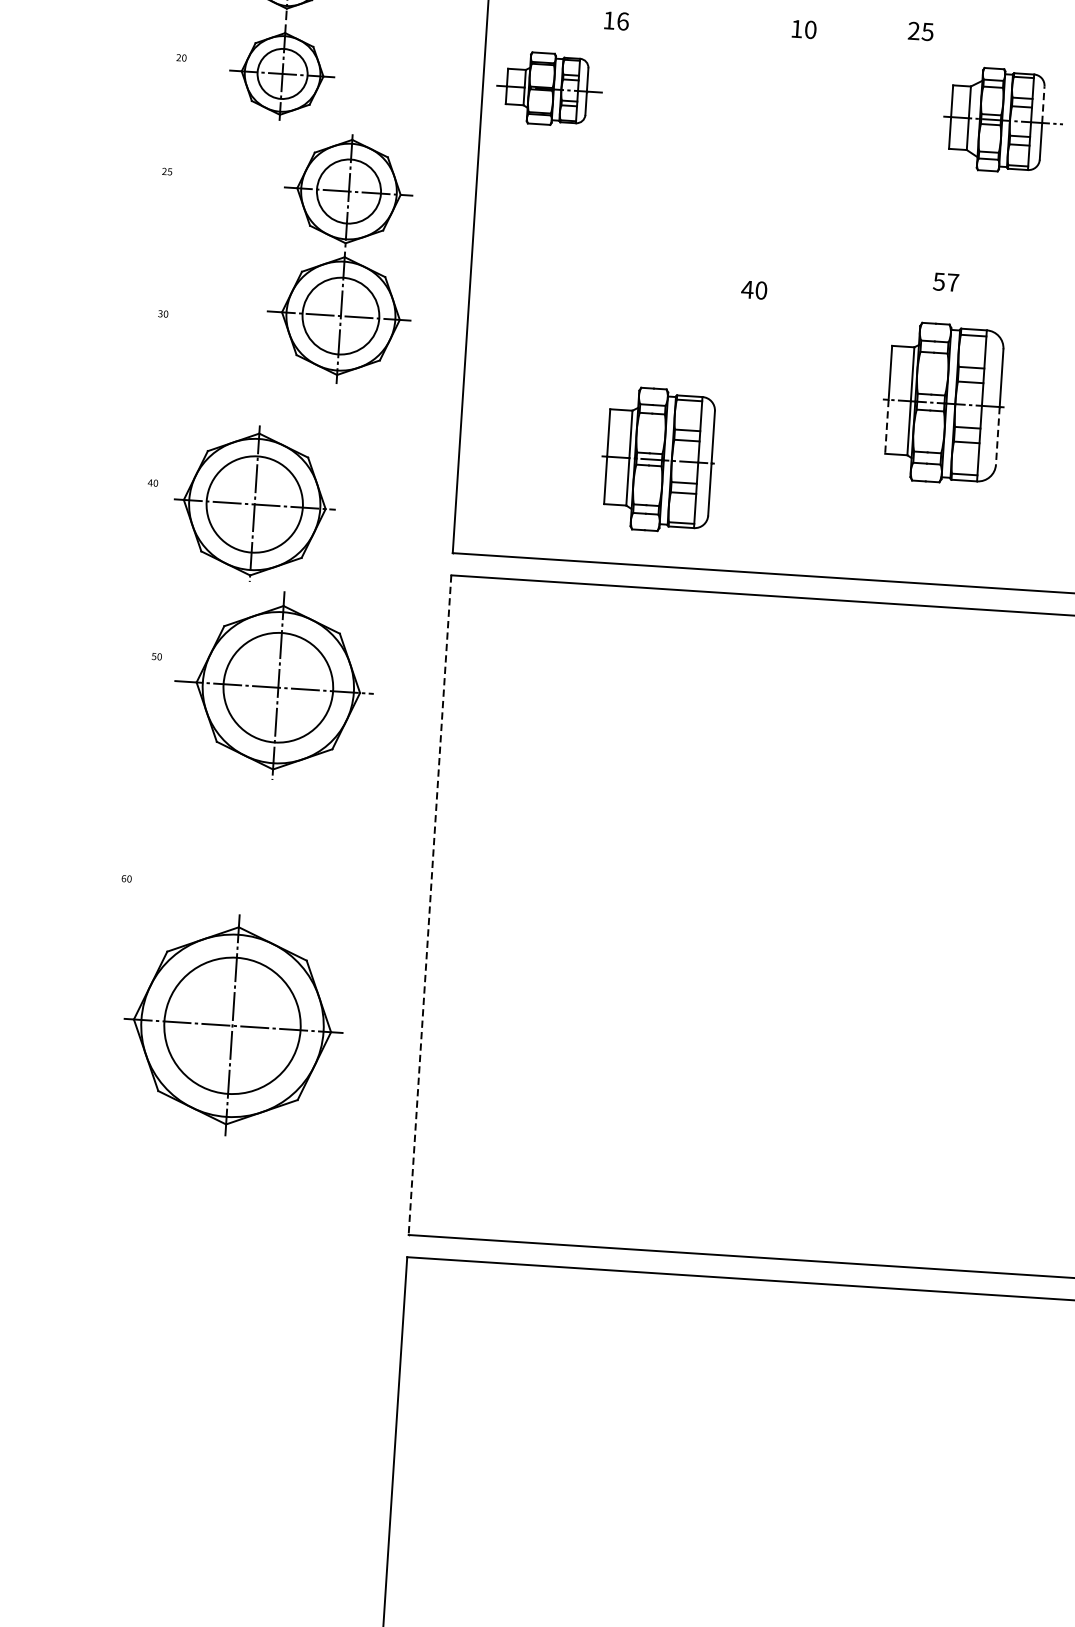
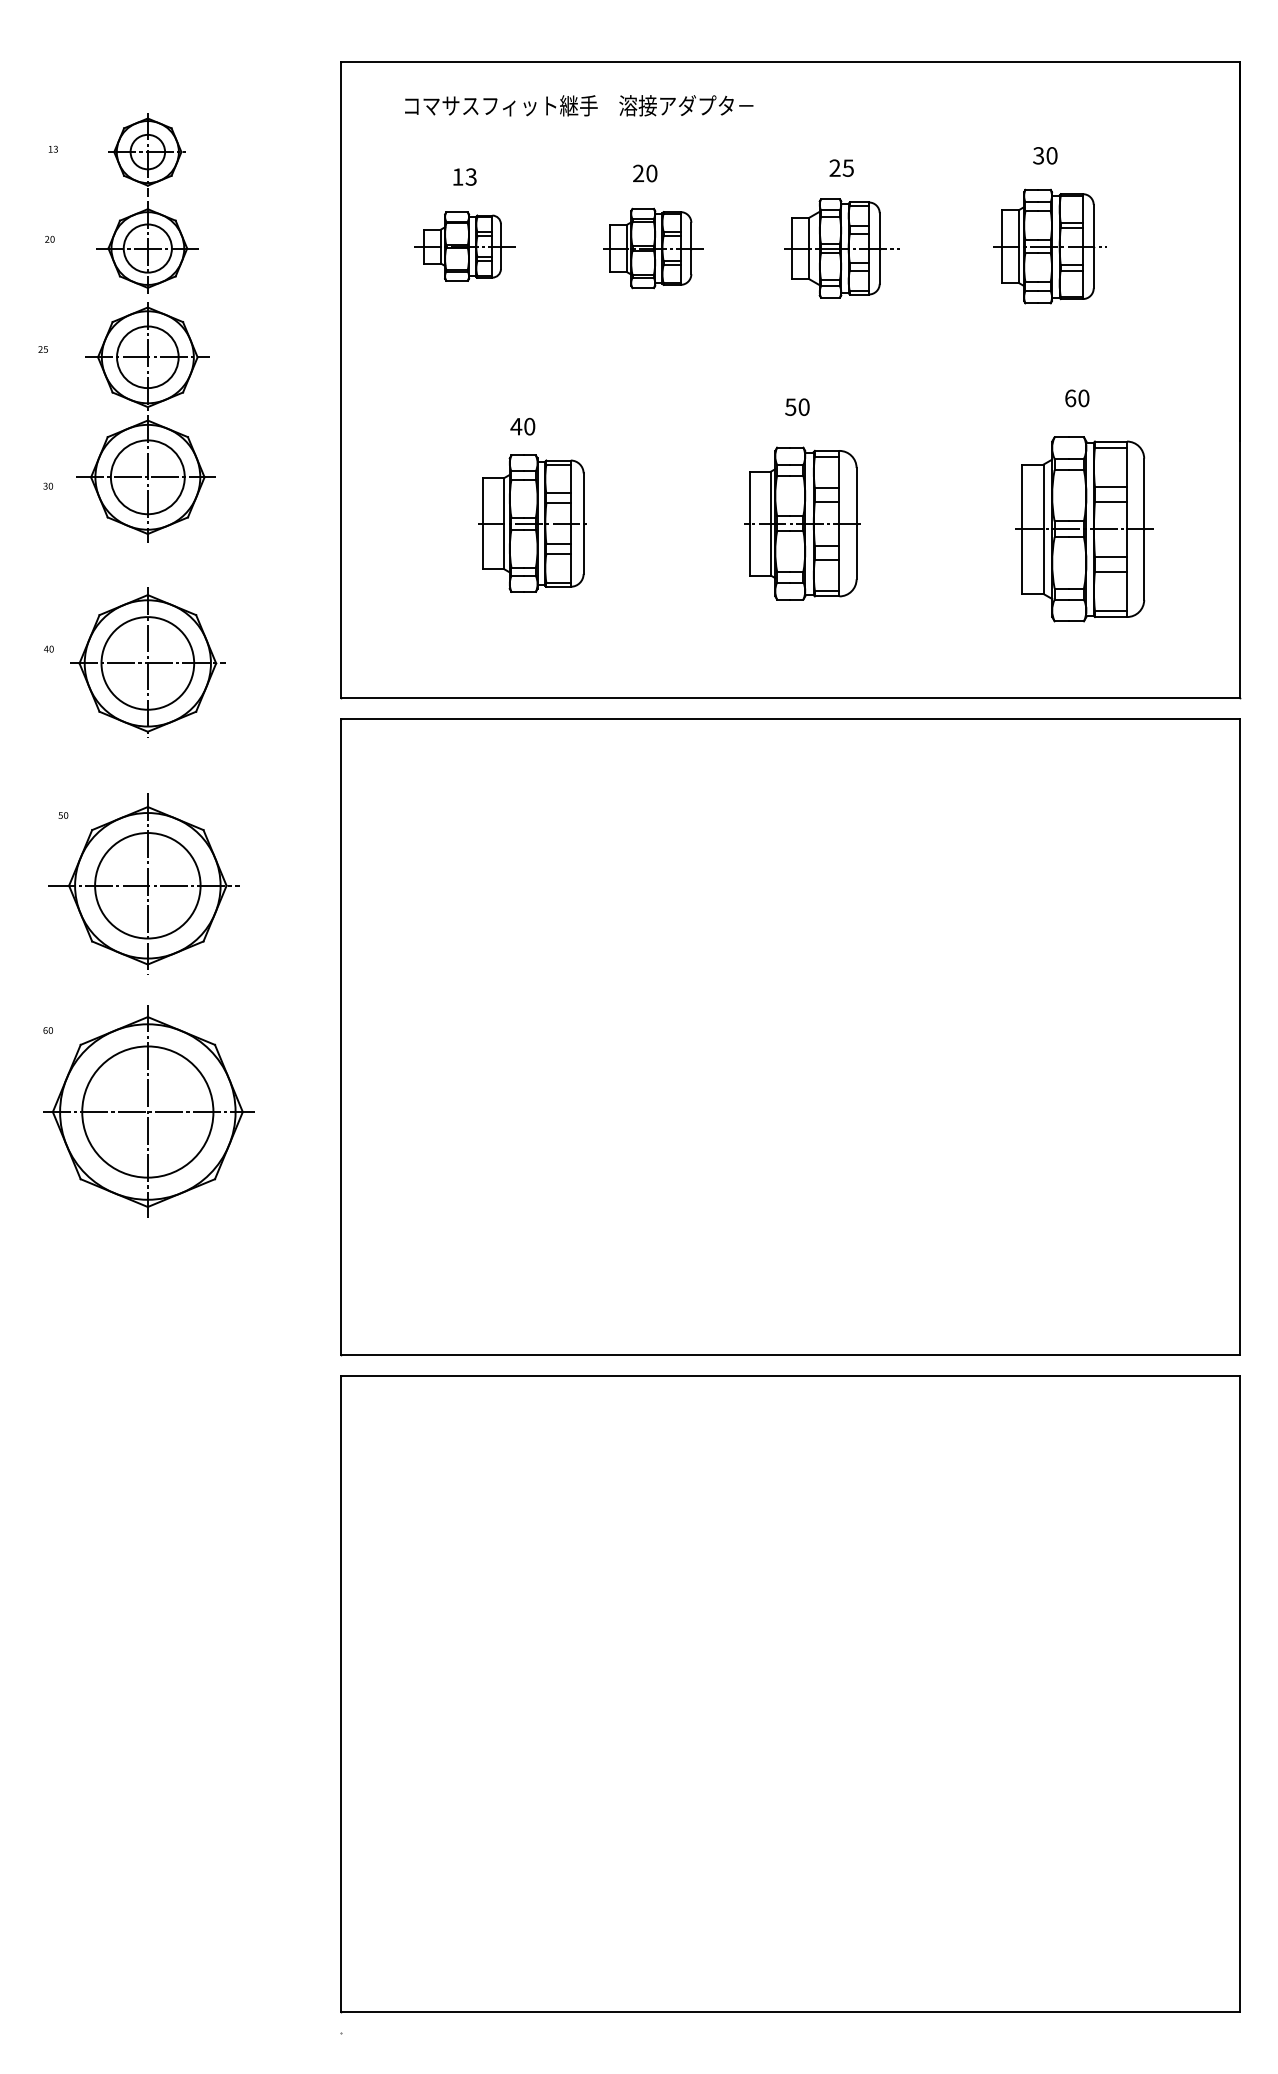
text: (622, 20) -> (470, 176), 16 -> 13
text: (796, 27) -> (638, 172), 10 -> 20
text: (920, 30) -> (841, 167), moved
part: (549, 89) -> (464, 246), moved
line: (1043, 104) -> (879, 230), dashed -> solid
part: (807, 107) -> (653, 248), added
part: (342, 259) -> (145, 422), moved
text: (952, 281) -> (803, 406), 57 -> 50
text: (753, 289) -> (522, 426), moved
line: (886, 427) -> (749, 550), dashed -> solid
line: (997, 435) -> (856, 551), dashed -> solid
part: (658, 459) -> (532, 523), moved
part: (273, 685) -> (143, 883), moved
line: (429, 905) -> (340, 1037), dashed -> solid
part: (233, 1025) -> (148, 1111), moved

